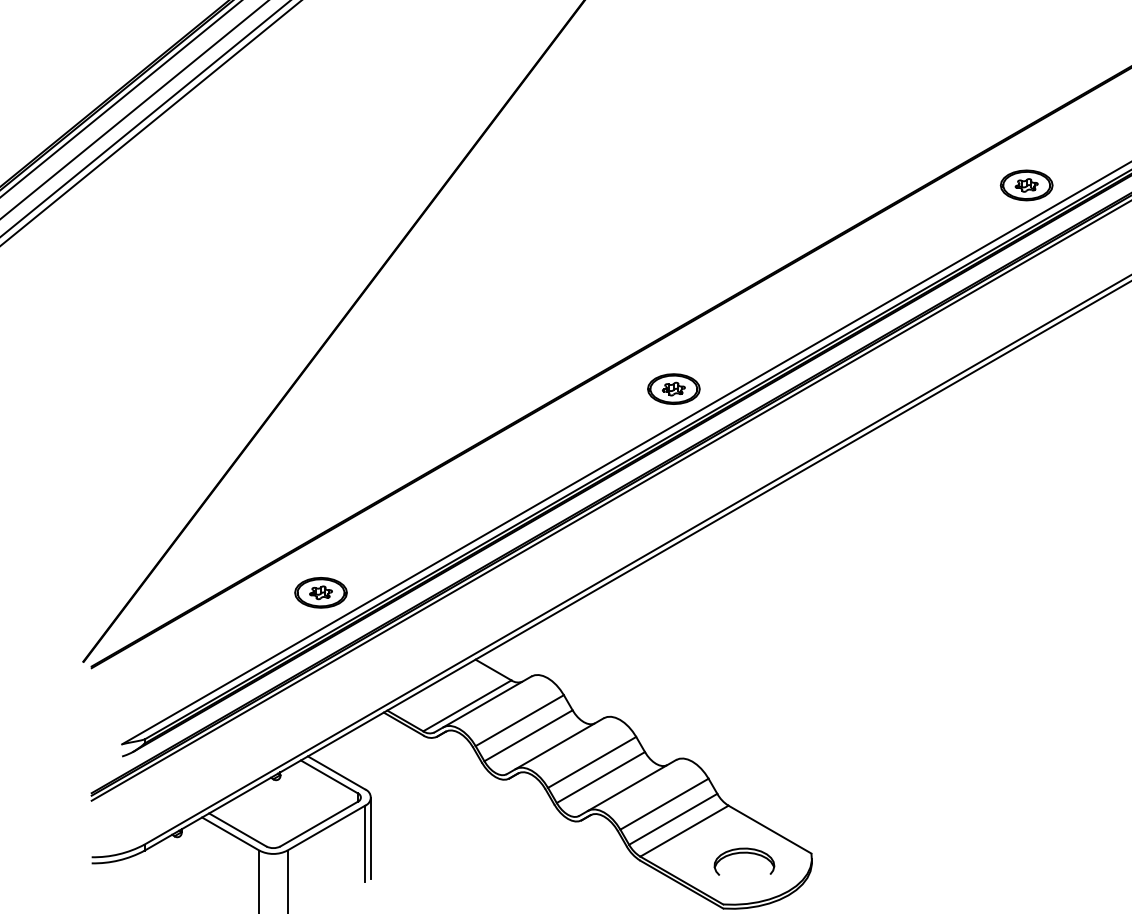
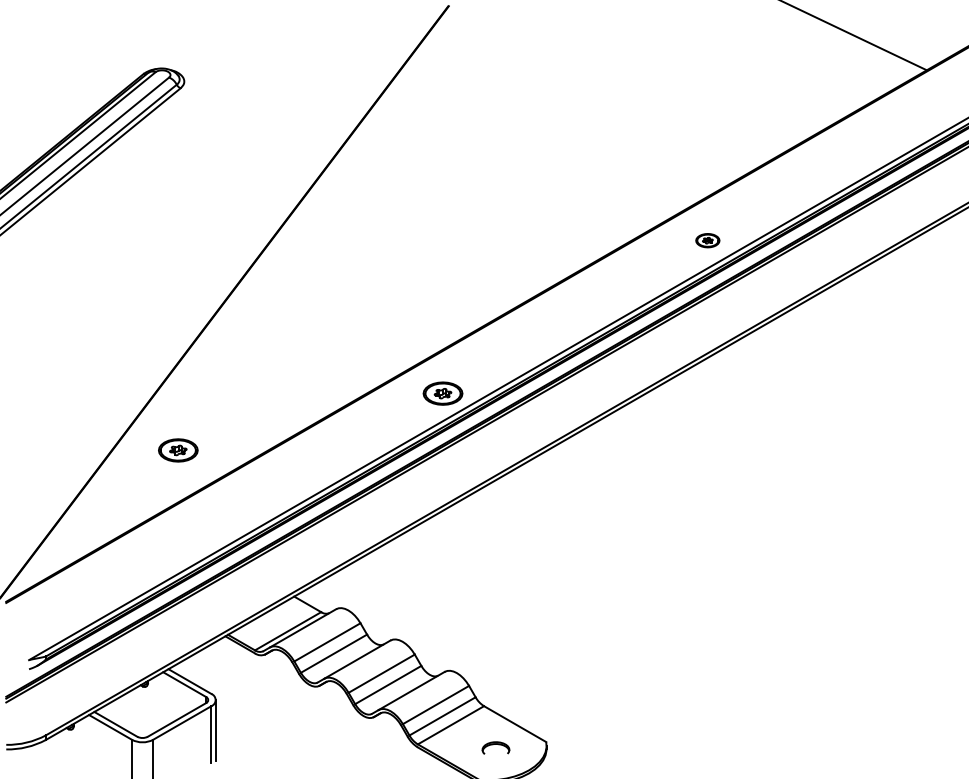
part: (1026, 185) -> (707, 240), size x0.6
part: (321, 592) -> (178, 450), moved
part: (743, 860) -> (495, 747), size x0.6

